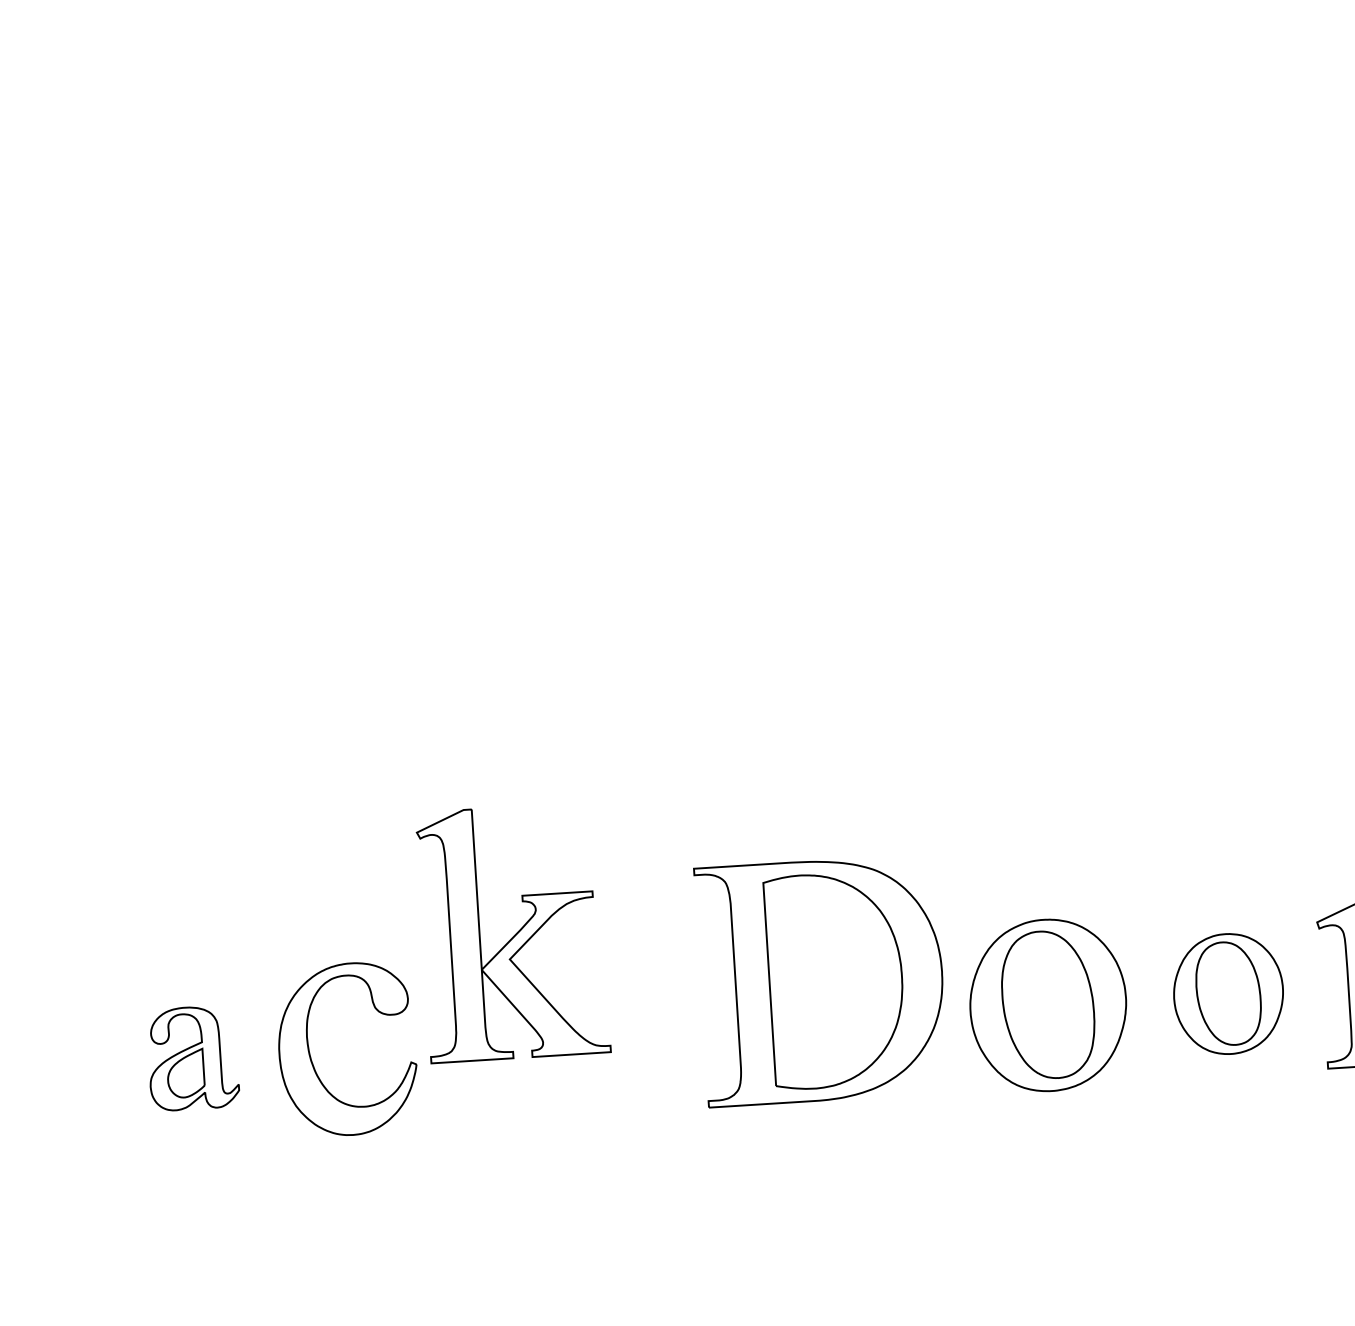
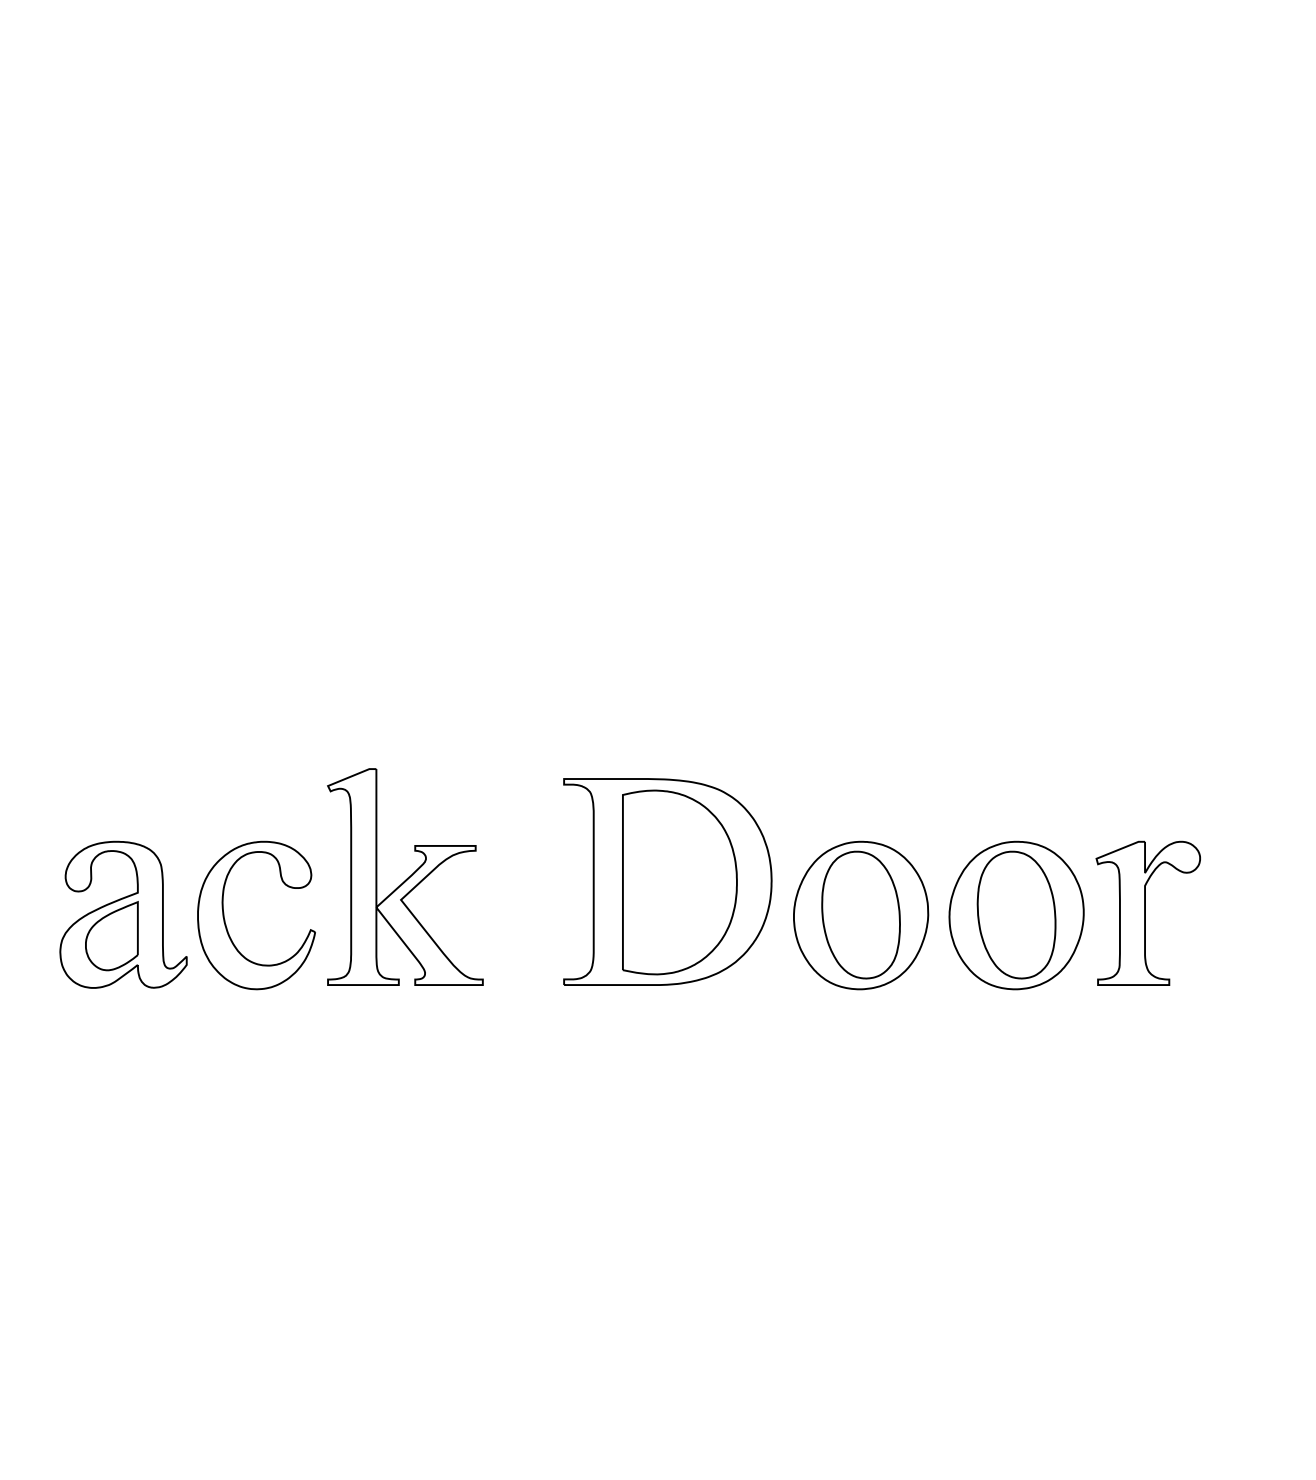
part: (513, 931) -> (405, 876), moved
part: (1228, 994) -> (1016, 915), size x1.43
part: (192, 1057) -> (123, 914), size x1.67

